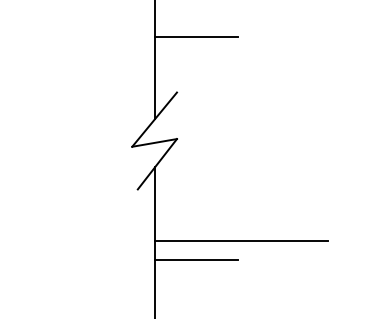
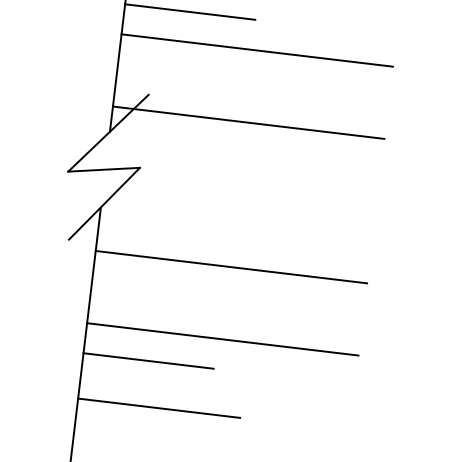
line: (241, 56) -> (256, 50), added
line: (241, 102) -> (248, 122), added
line: (241, 194) -> (230, 267), added
line: (206, 288) -> (158, 408), added

